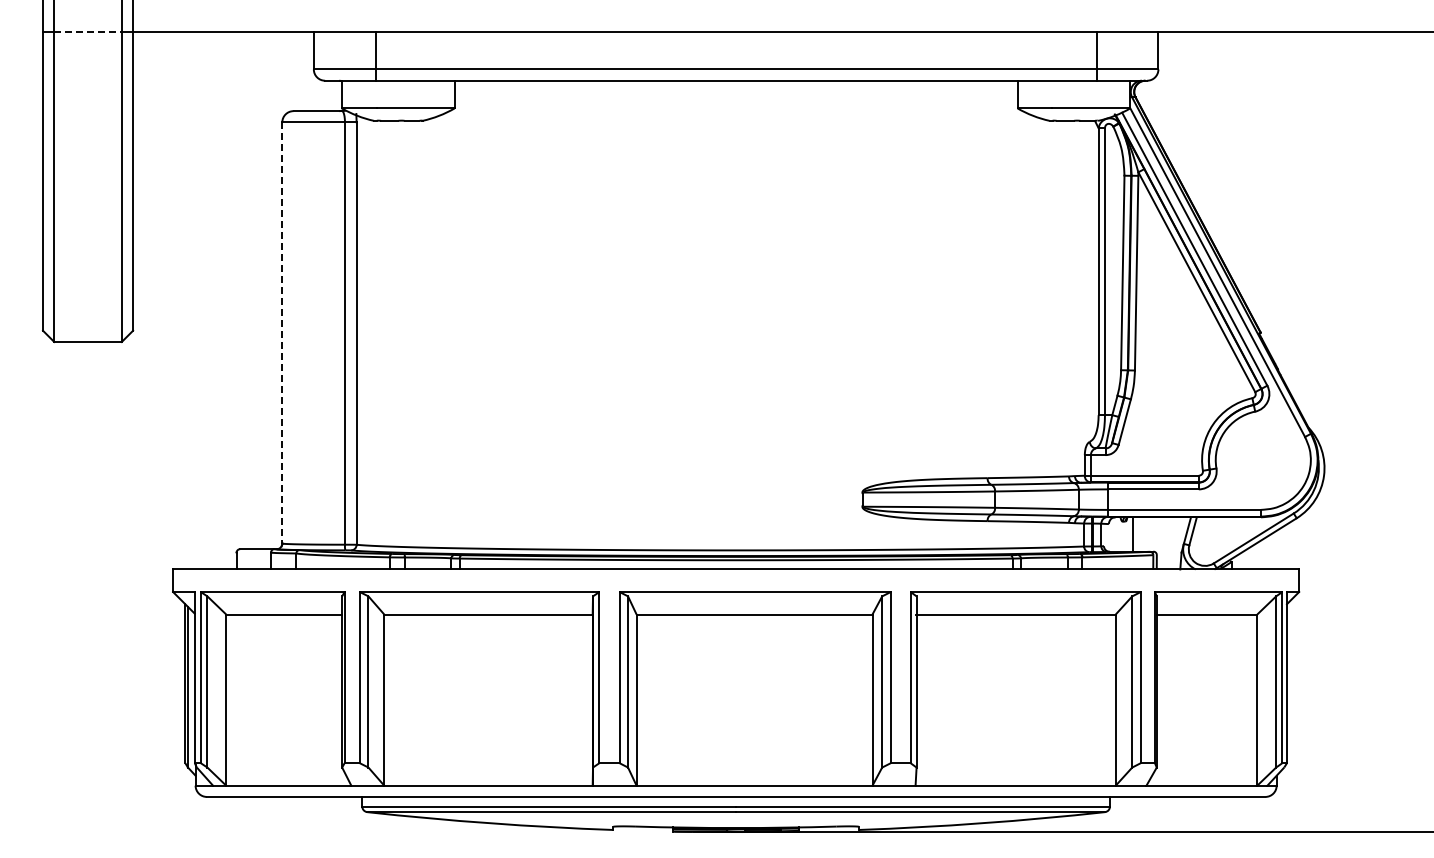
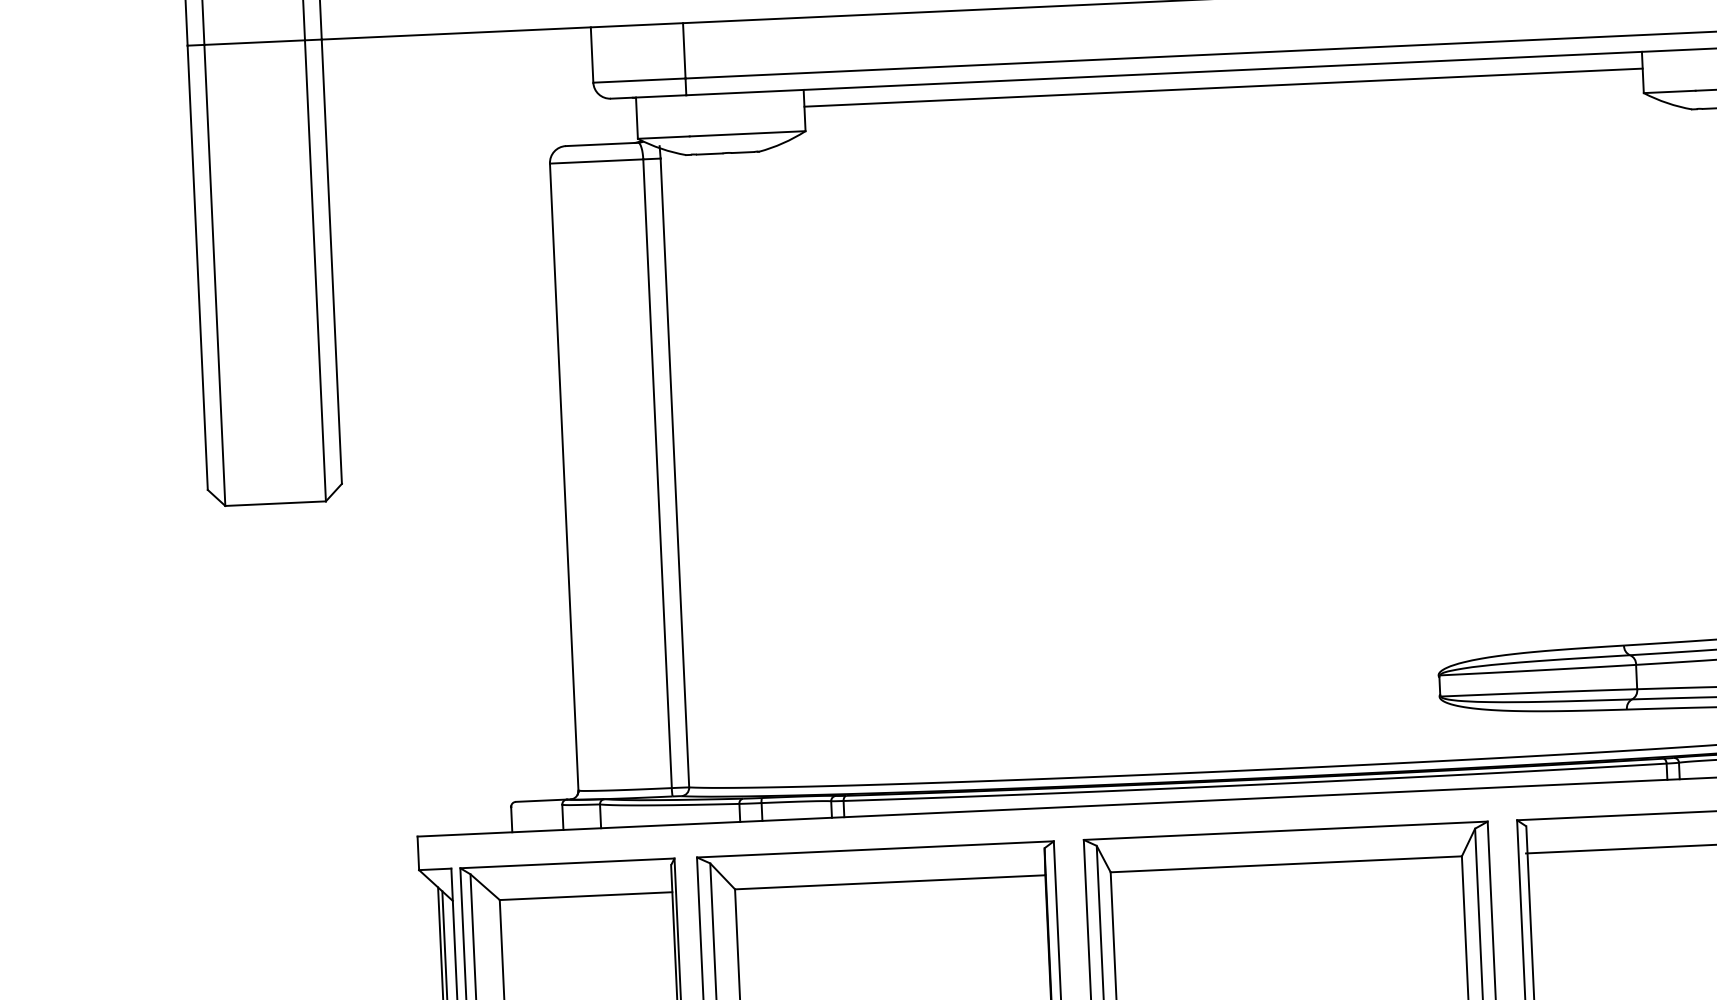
line: (88, 32) -> (255, 42), dashed -> solid
line: (735, 92) -> (1222, 88), added
line: (282, 333) -> (564, 477), dashed -> solid

